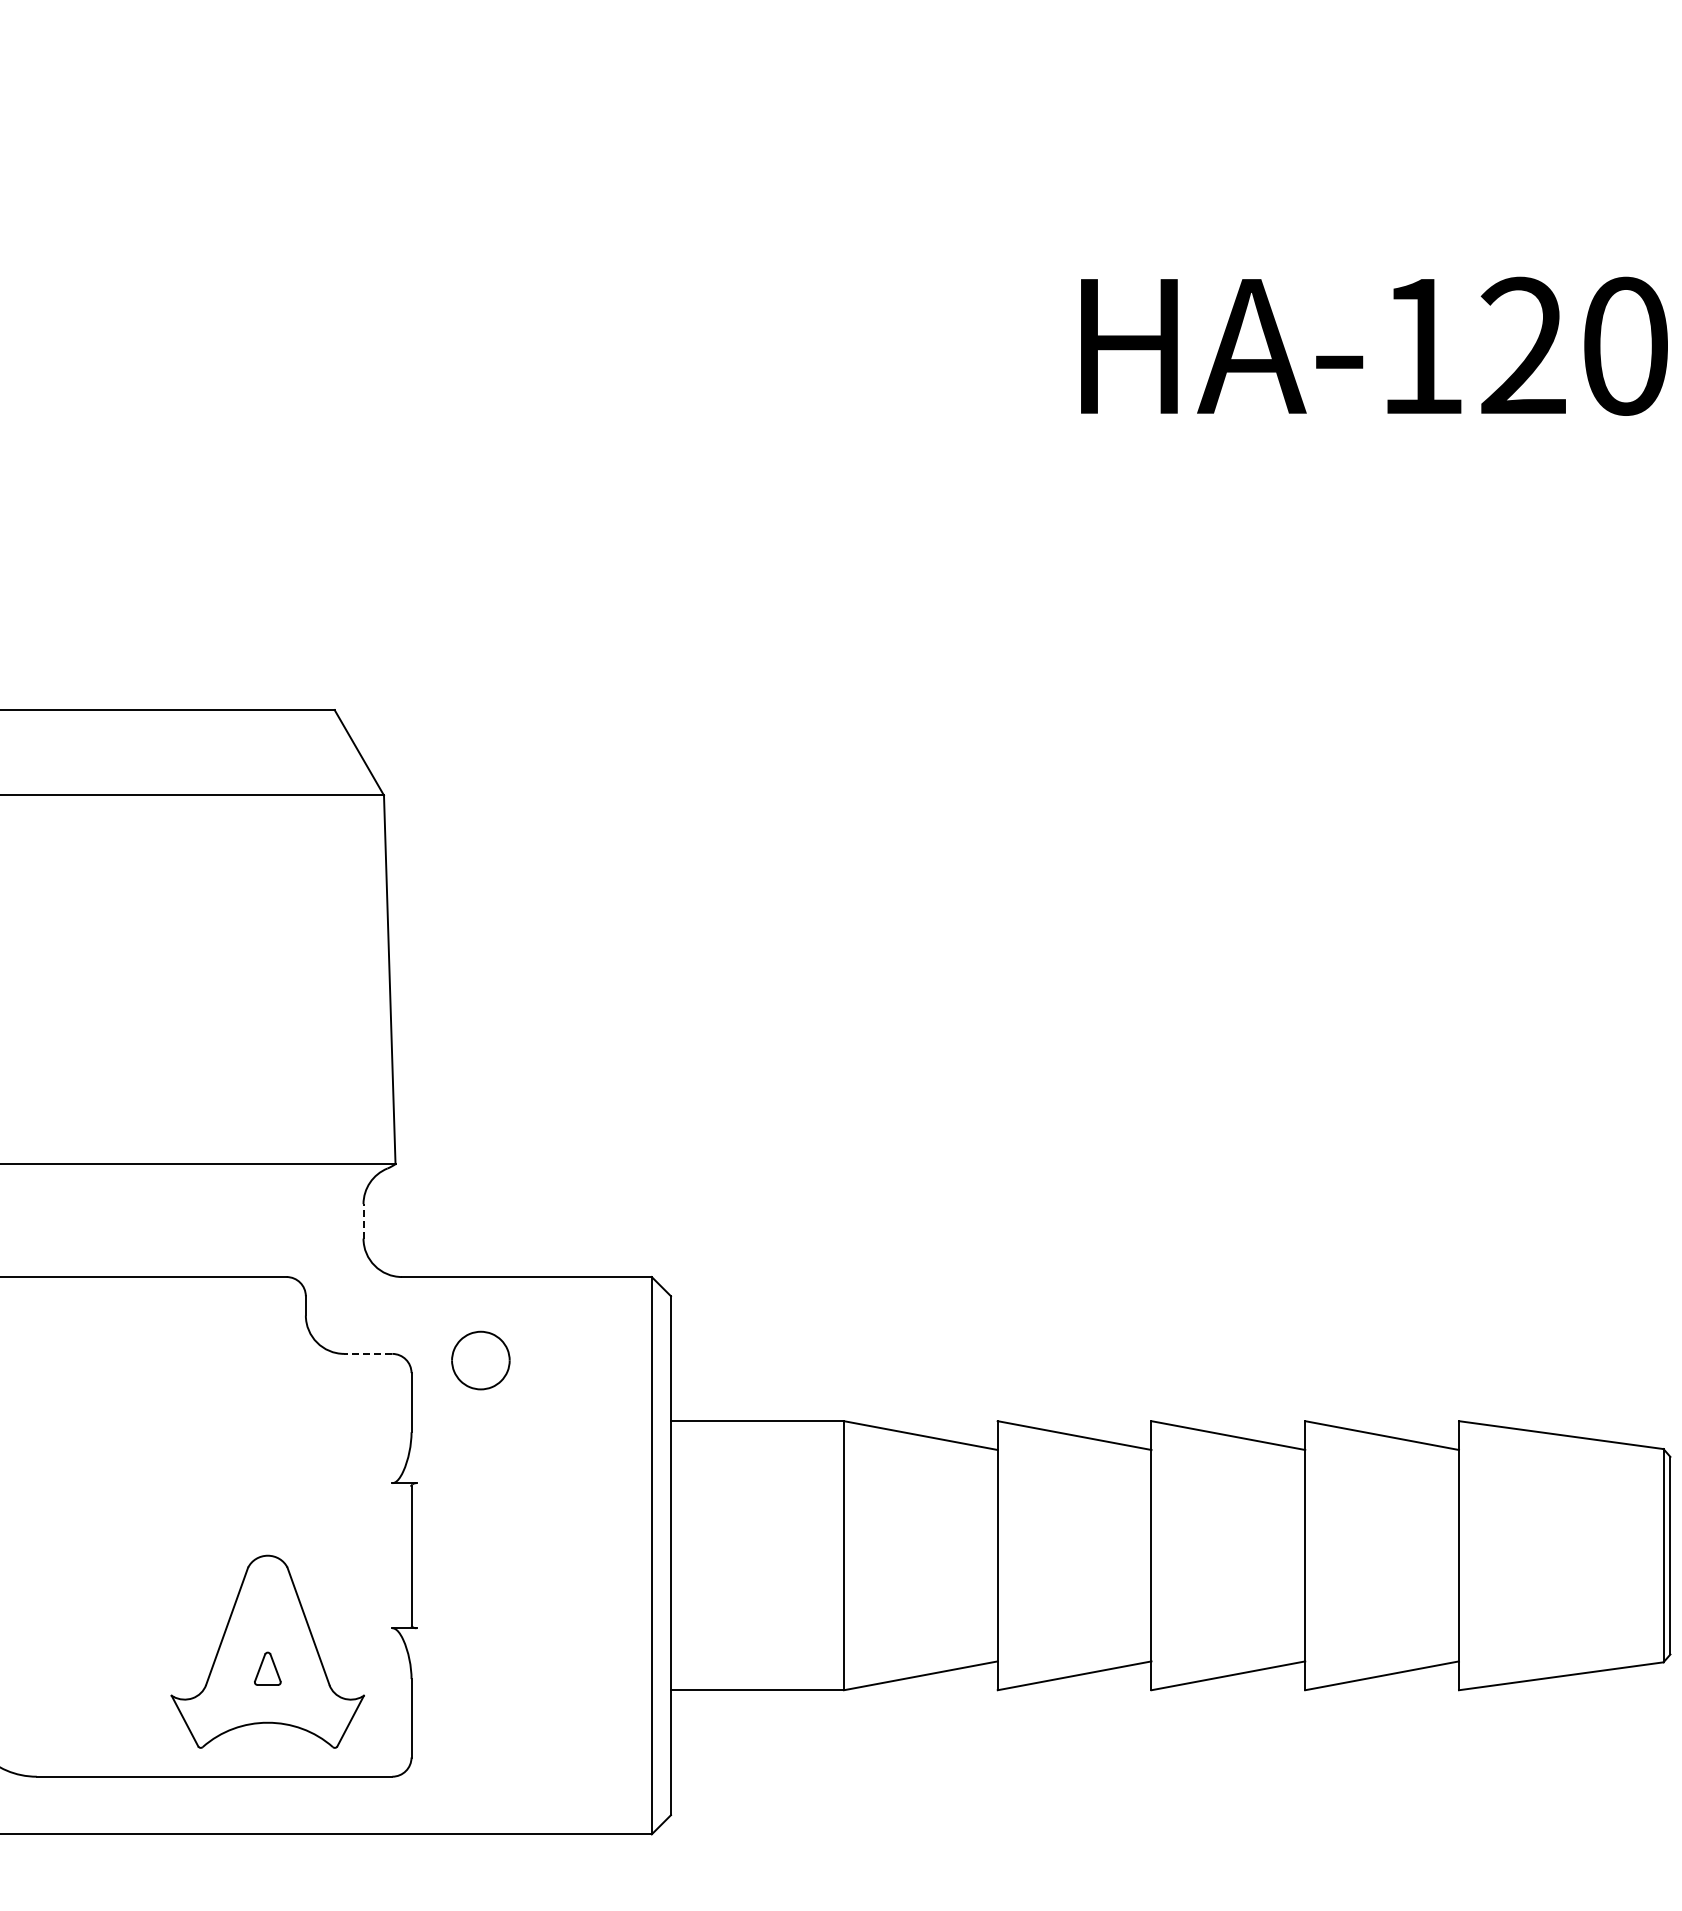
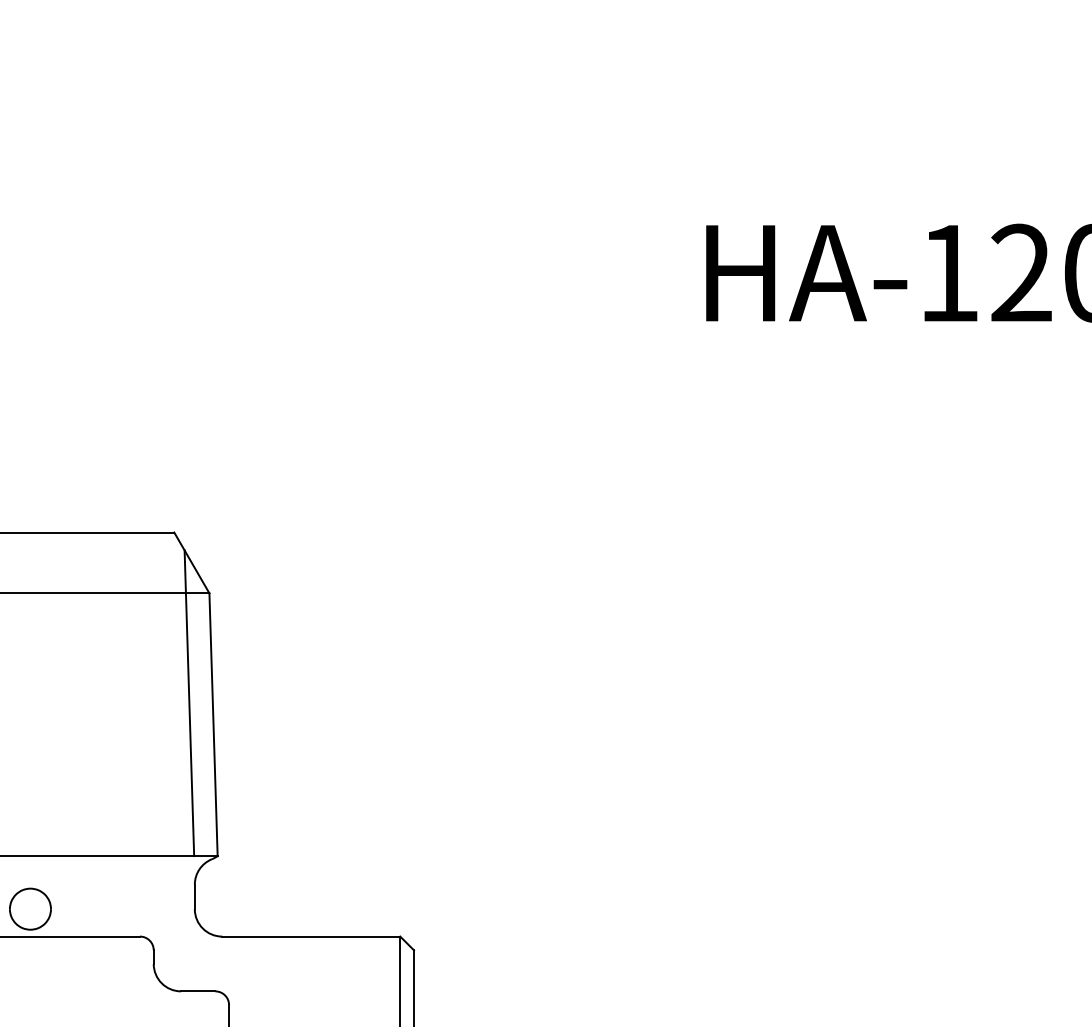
line: (355, 949) -> (189, 703), added
line: (363, 1220) -> (194, 896), dashed -> solid
line: (367, 1353) -> (197, 991), dashed -> solid
part: (480, 1360) -> (30, 909), moved

